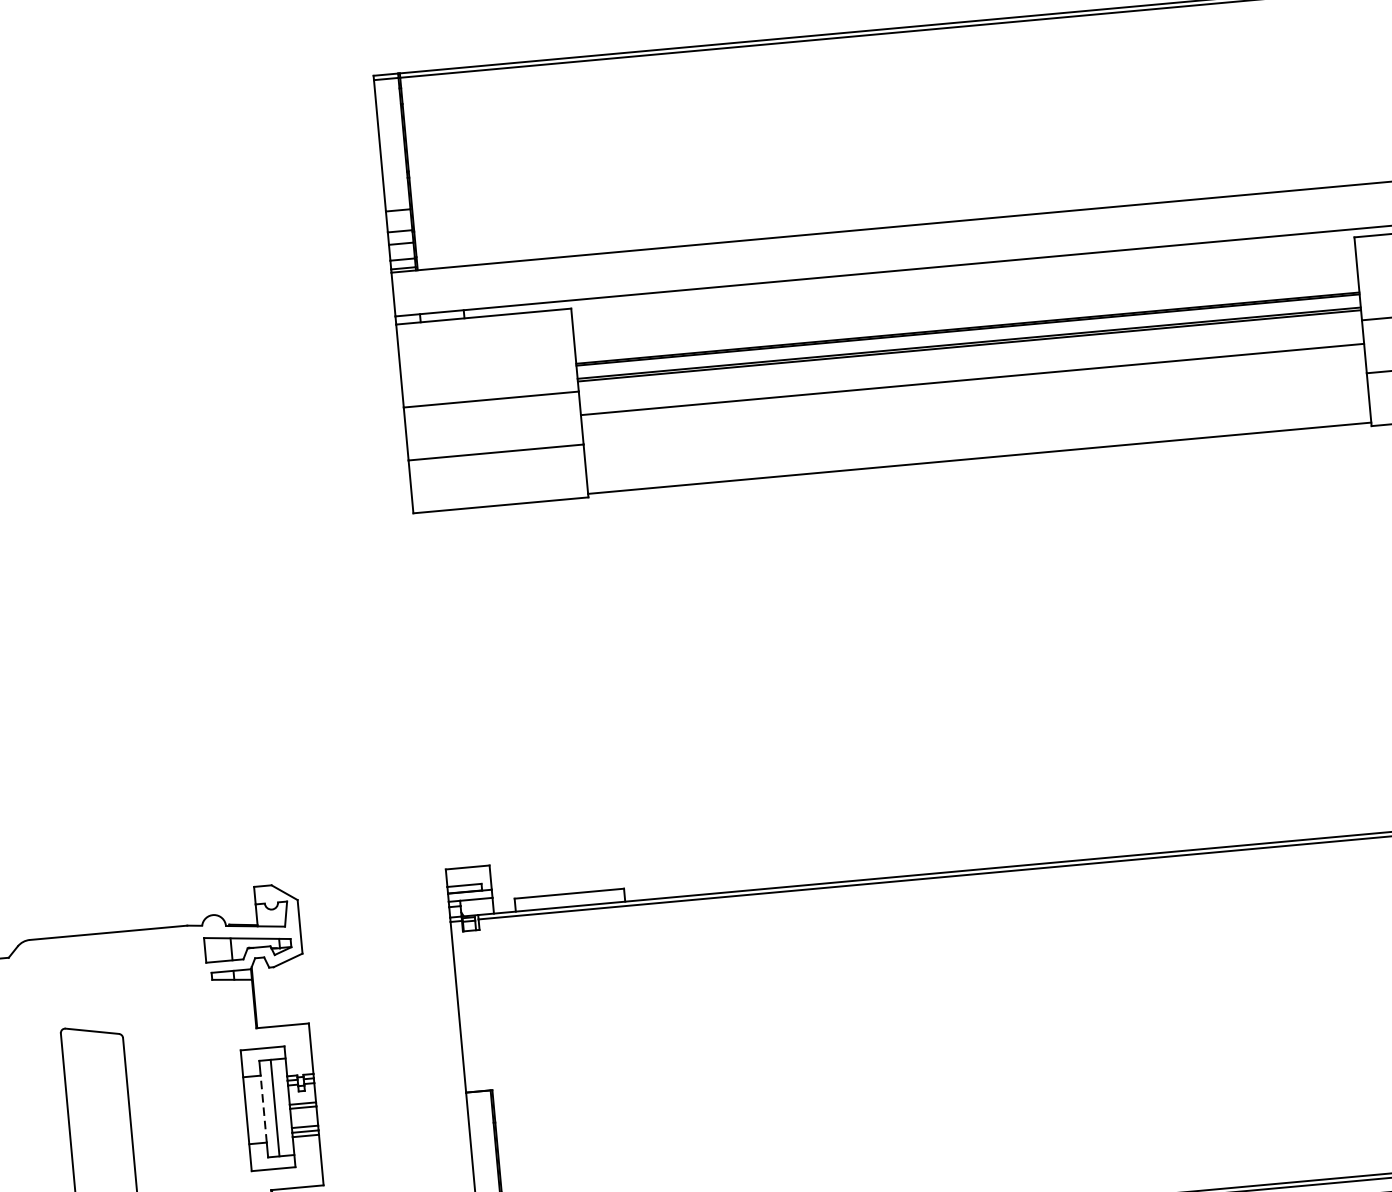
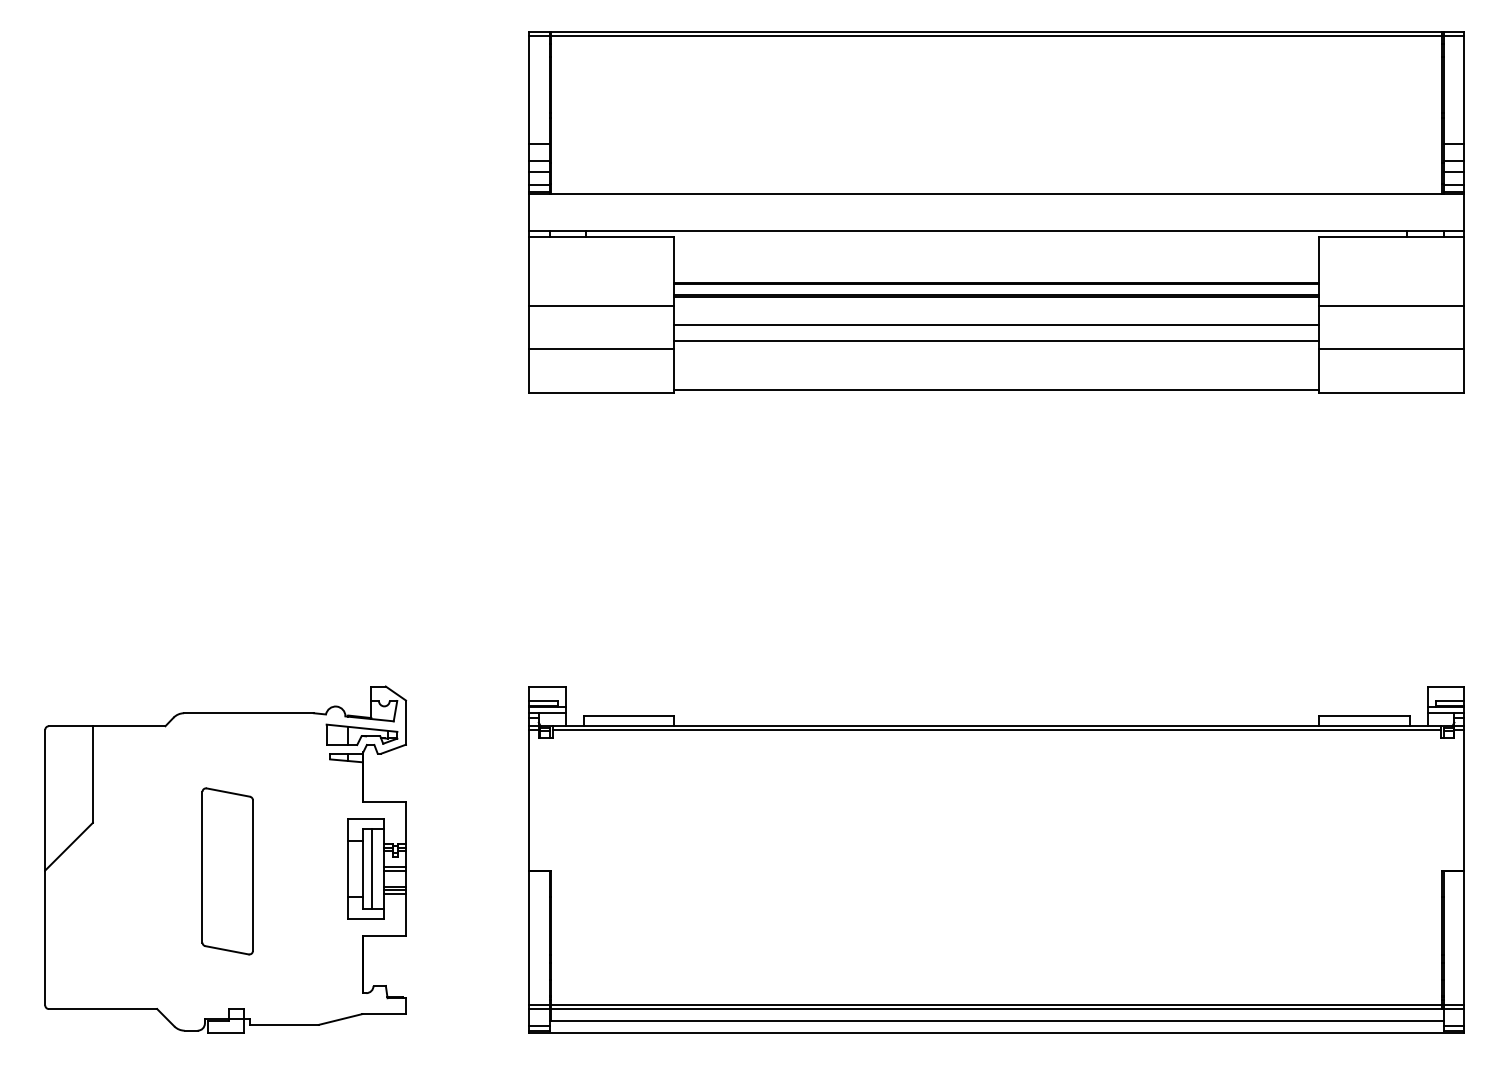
line: (974, 398) -> (996, 340), added
line: (263, 1108) -> (362, 868), dashed -> solid

